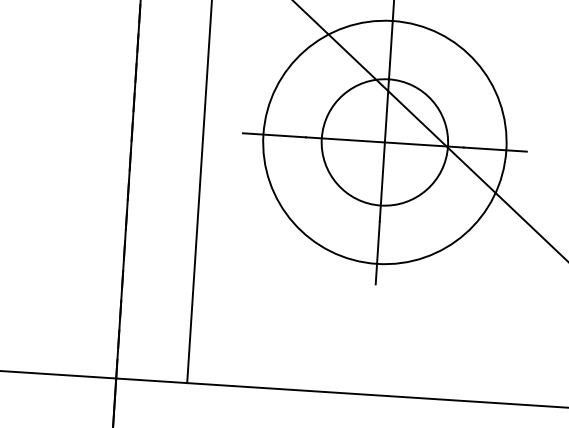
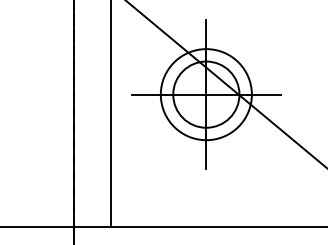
circle: (383, 142) -> (205, 94), size x0.71

